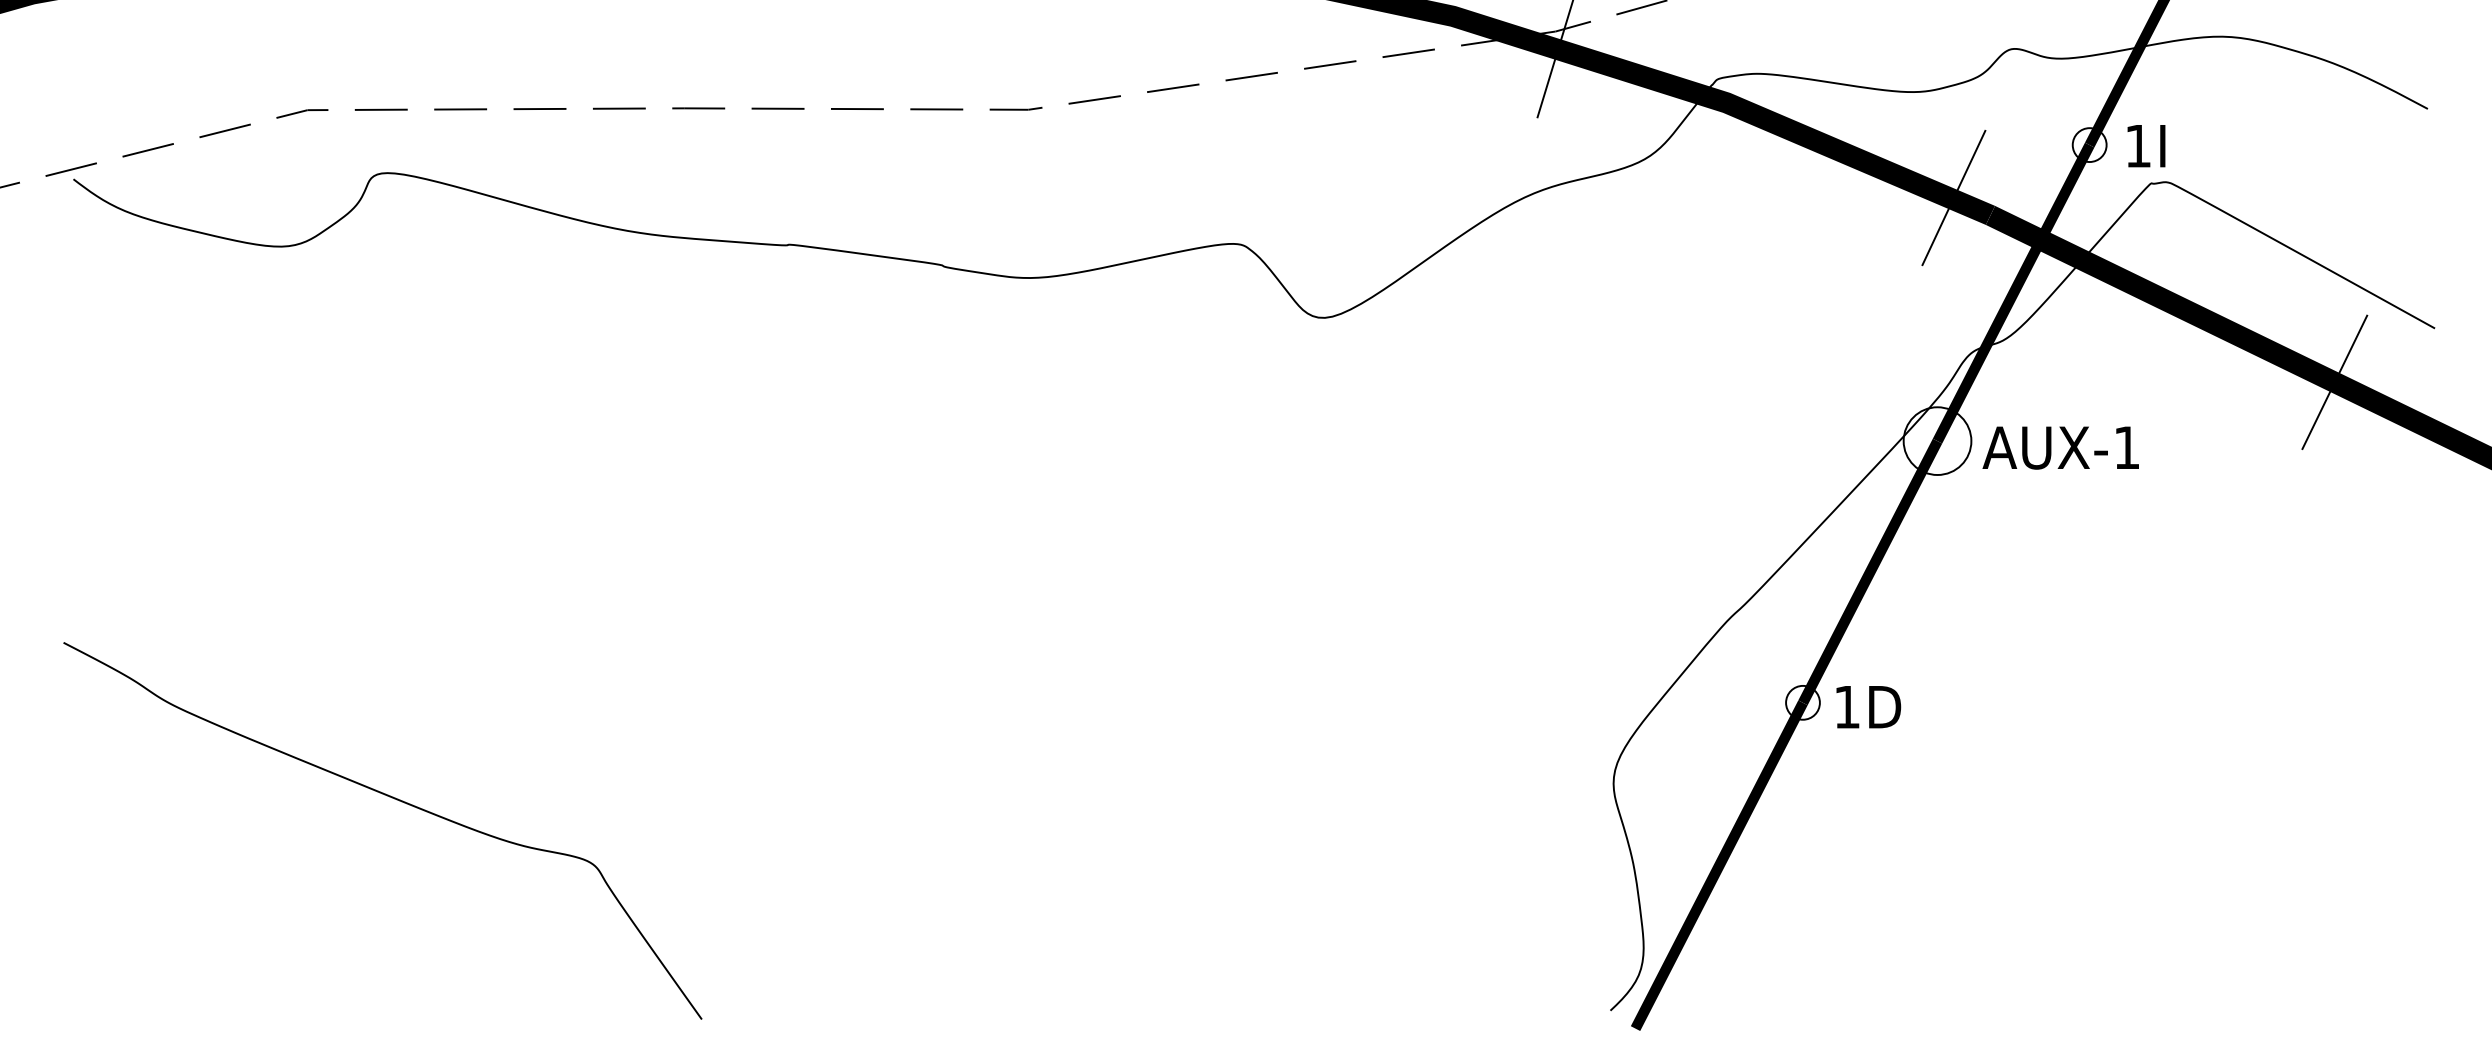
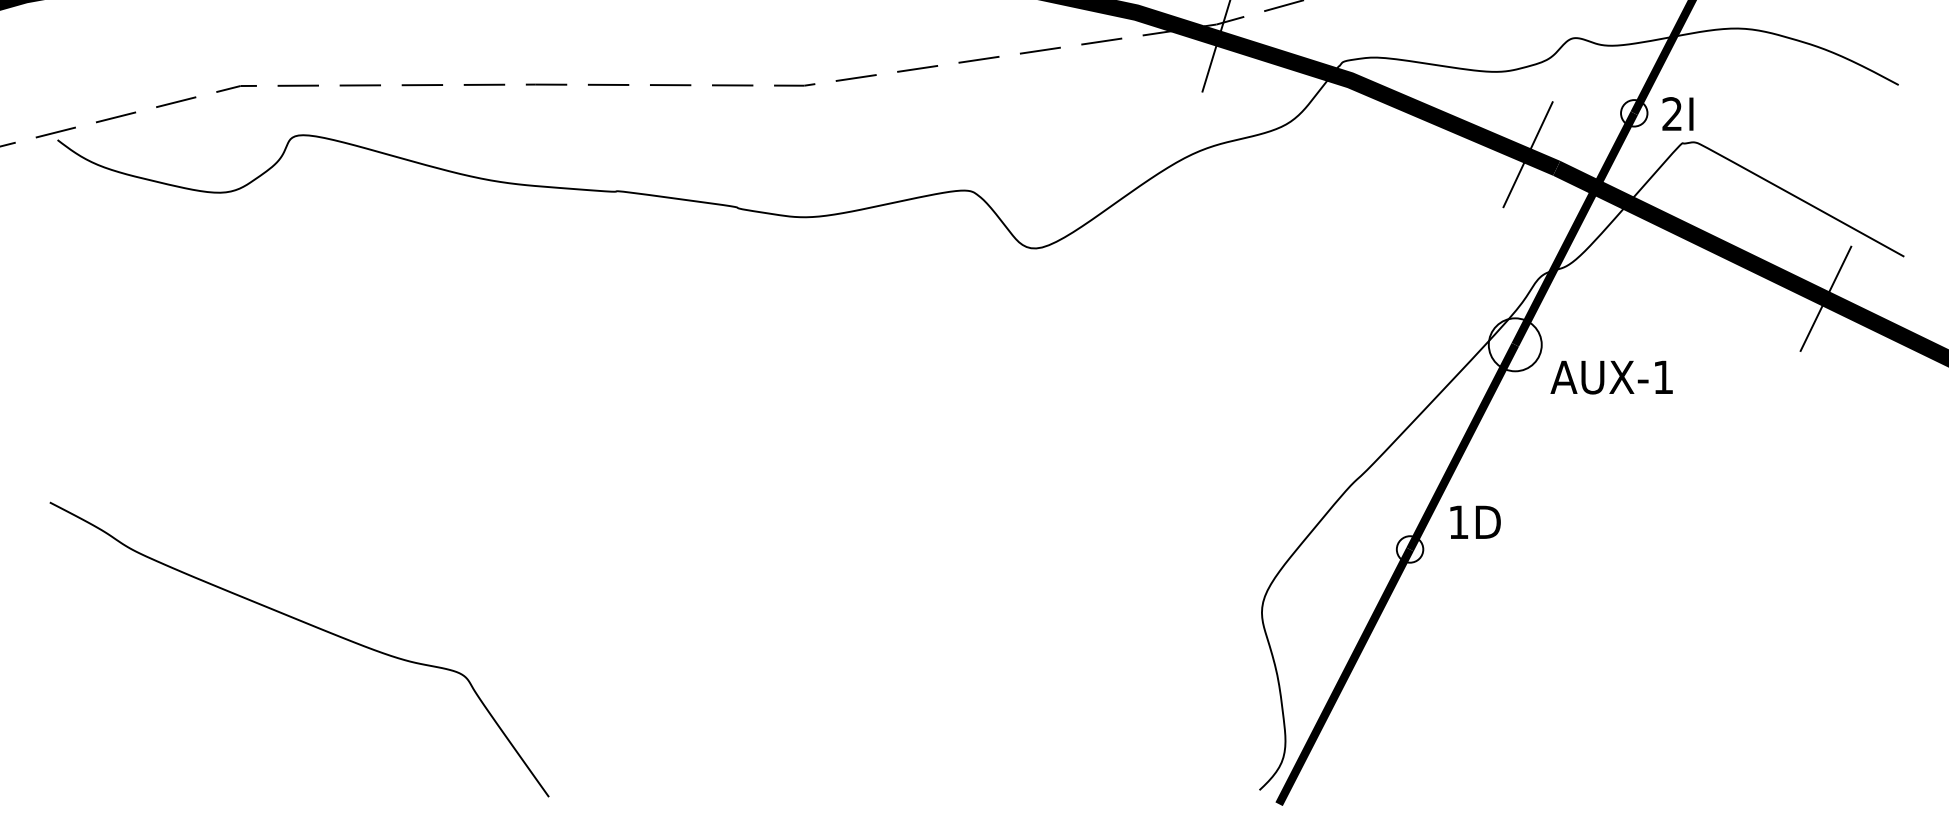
text: (2137, 145) -> (1671, 113), 1I -> 2I
text: (2060, 447) -> (1611, 377), moved
text: (1868, 707) -> (1475, 522), moved

